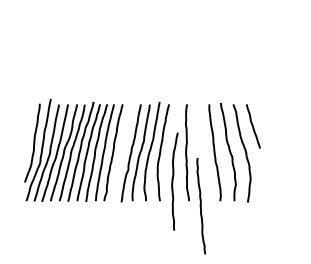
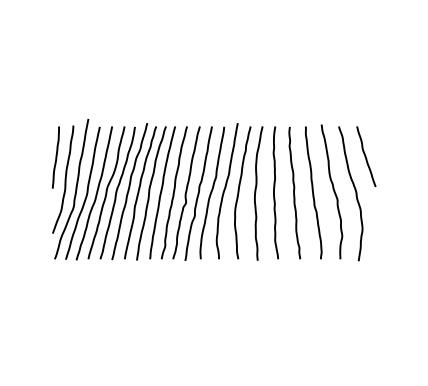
line: (26, 126) -> (55, 157), added
curve: (122, 152) -> (186, 192), added
curve: (173, 180) -> (256, 192), moved
curve: (201, 205) -> (294, 192), moved

